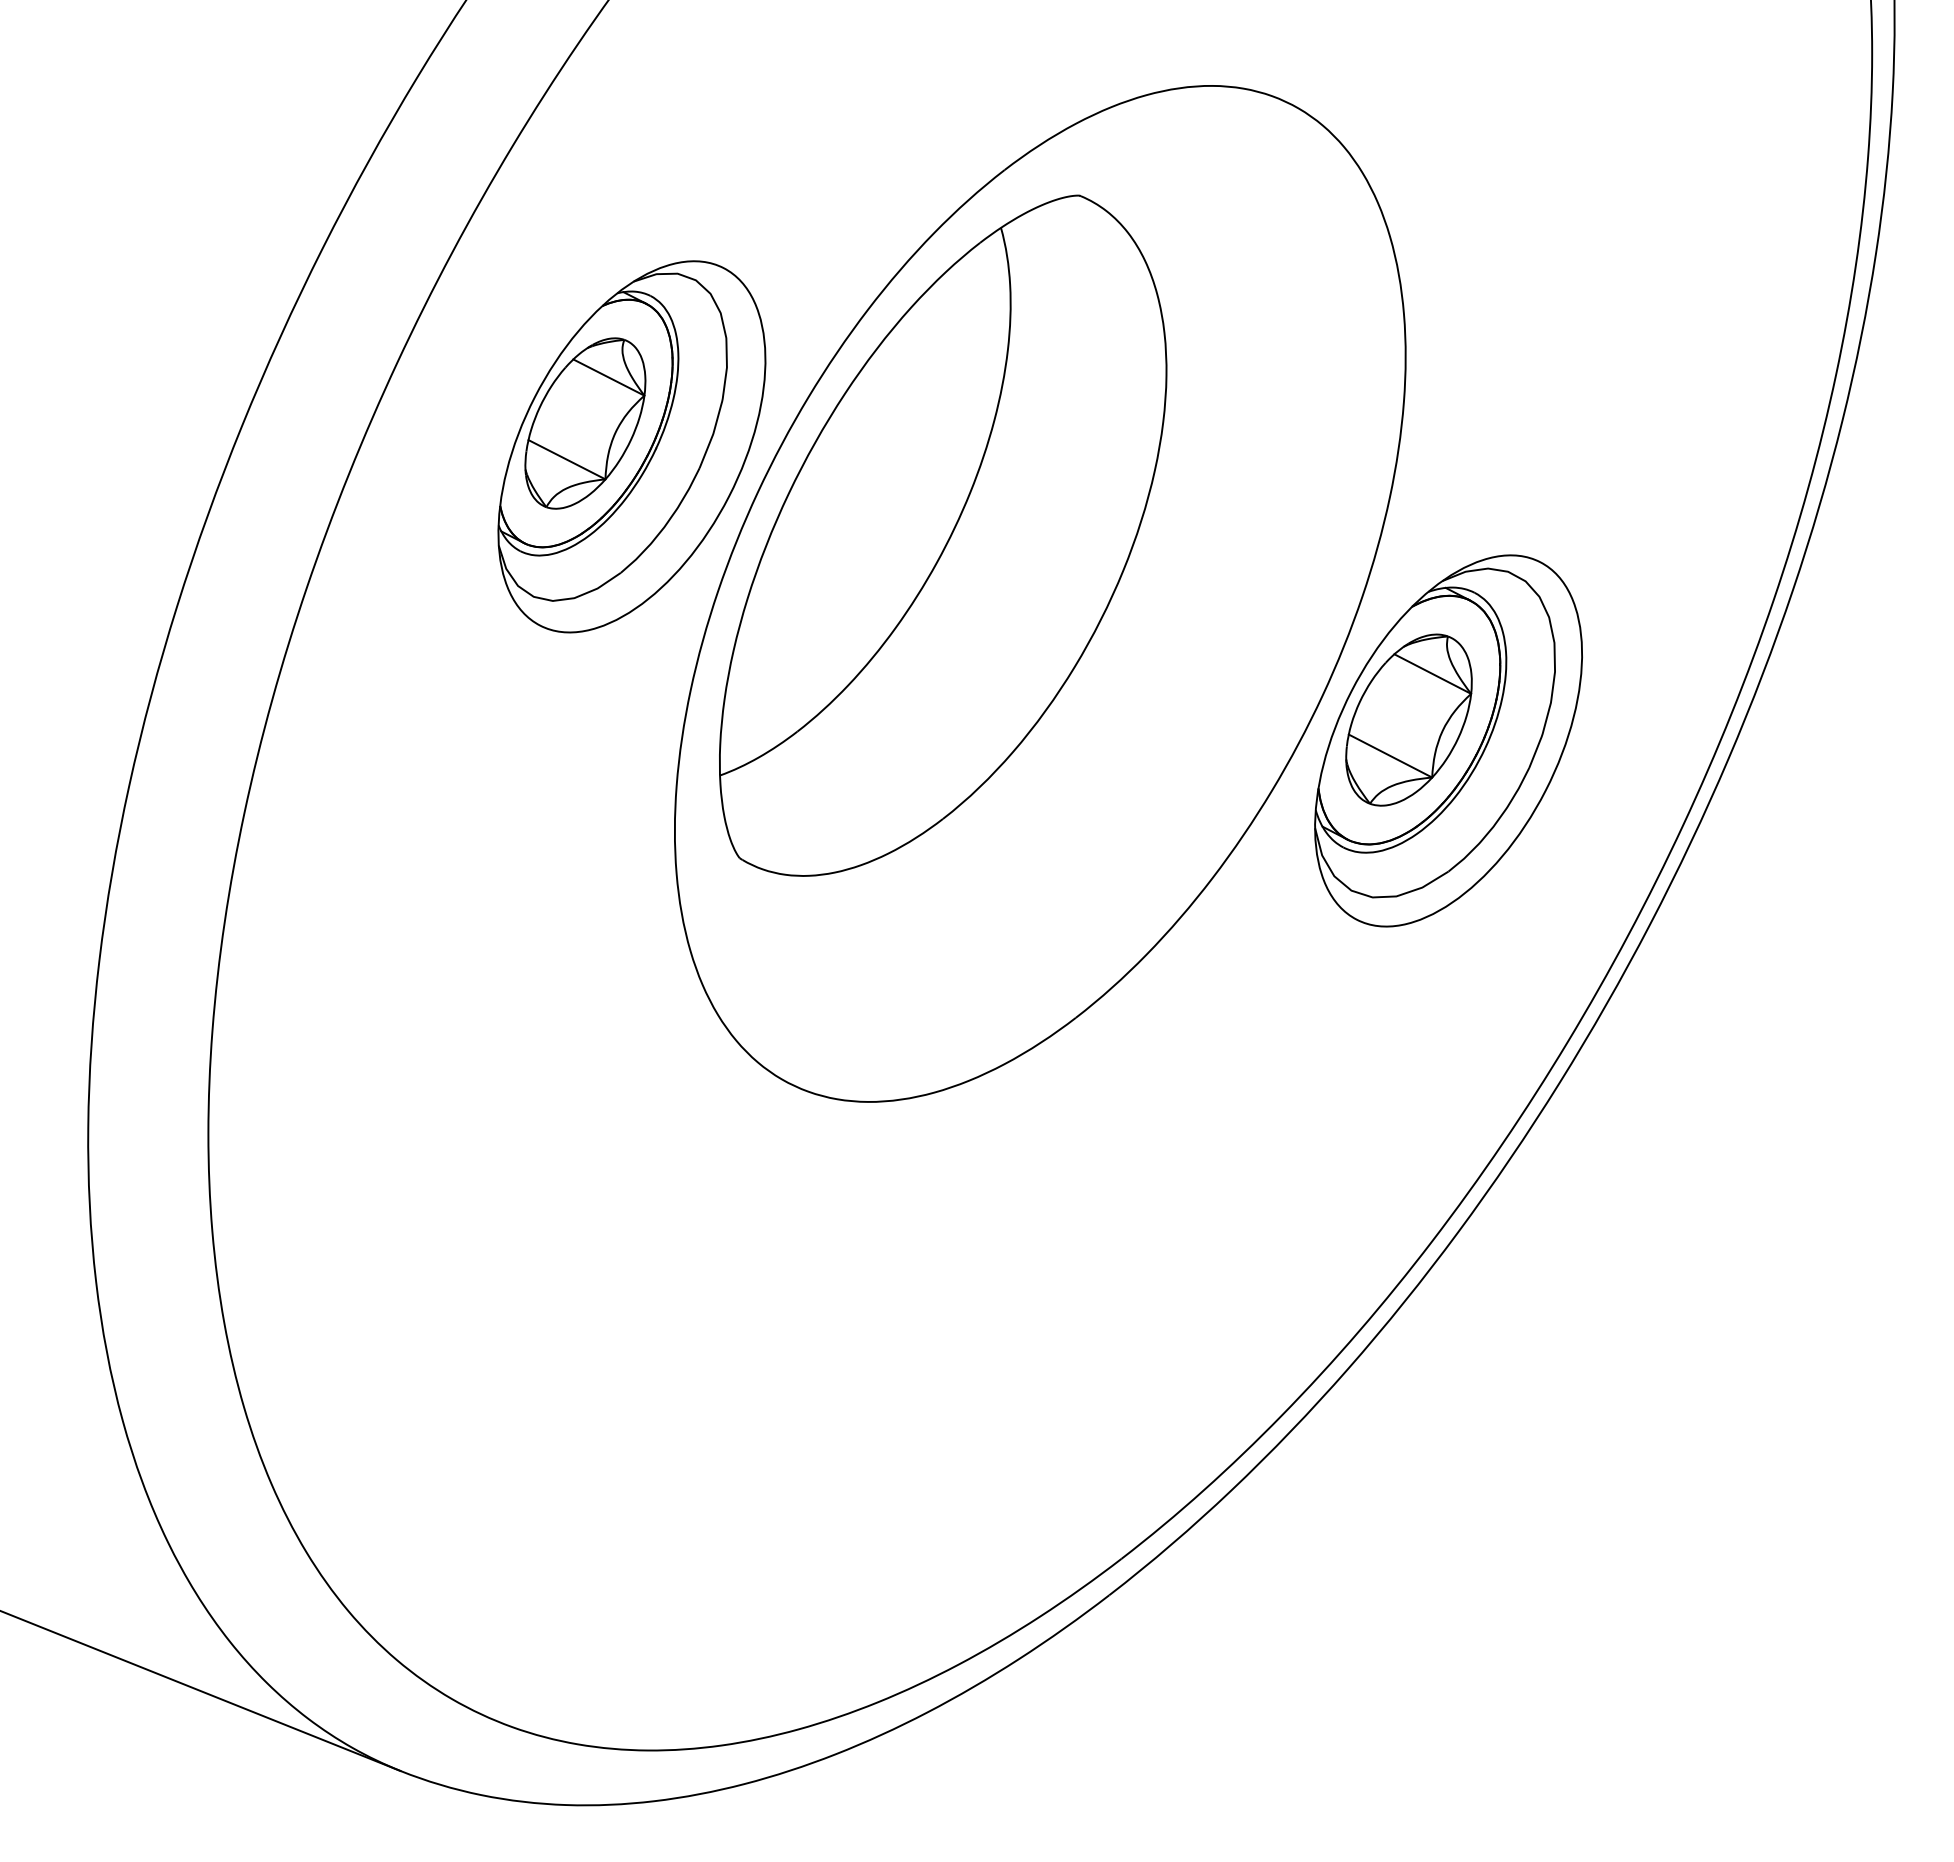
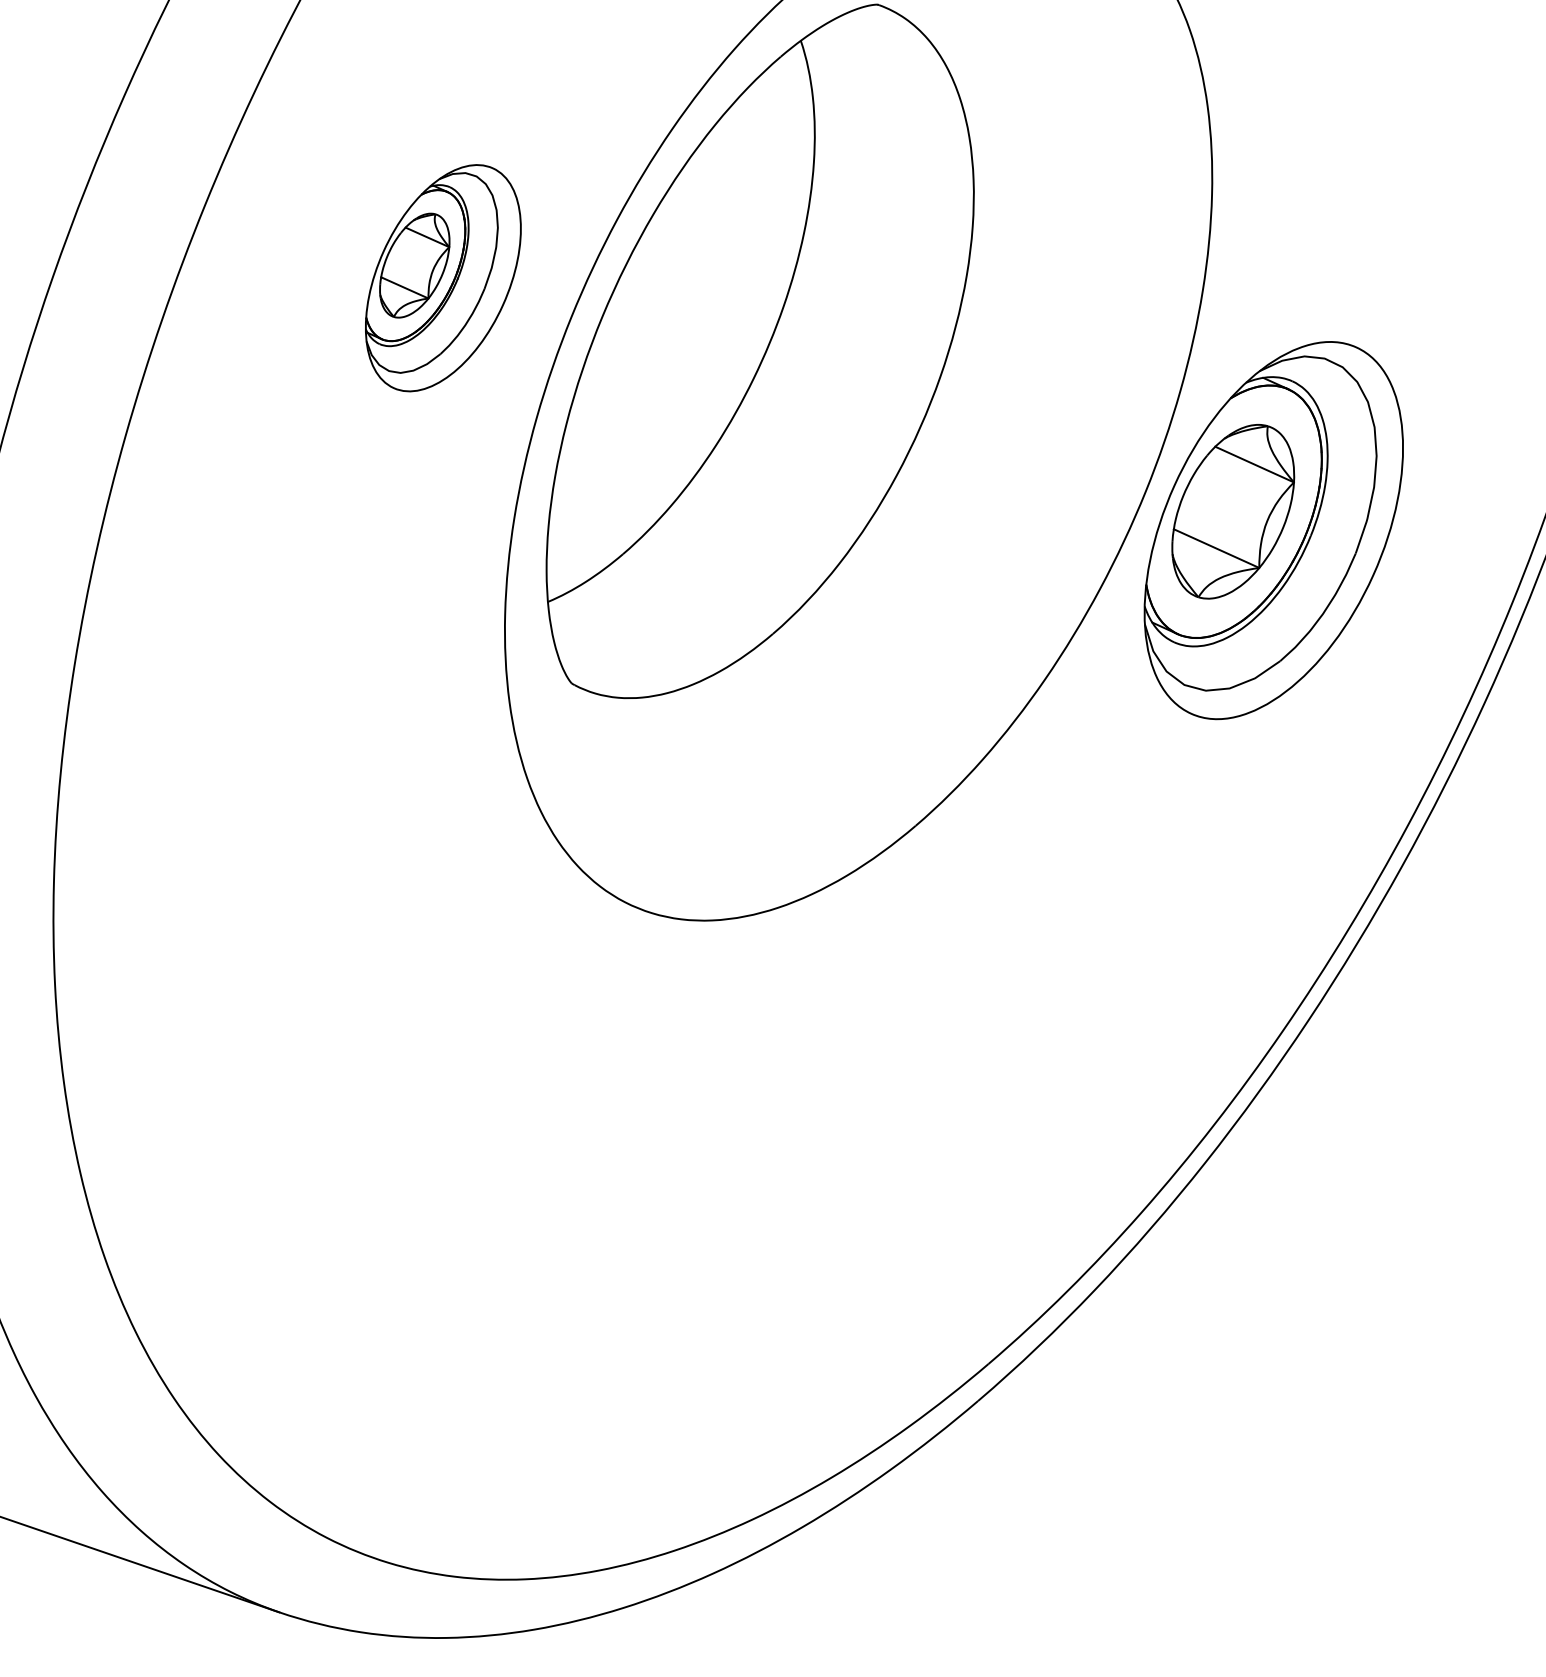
part: (631, 446) -> (442, 277), size x0.6

